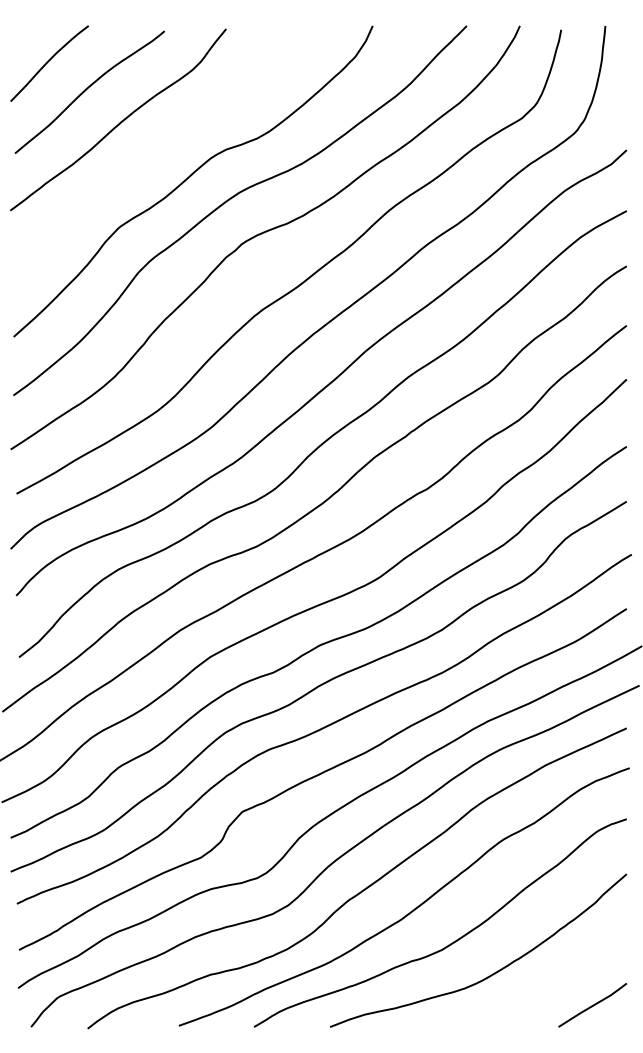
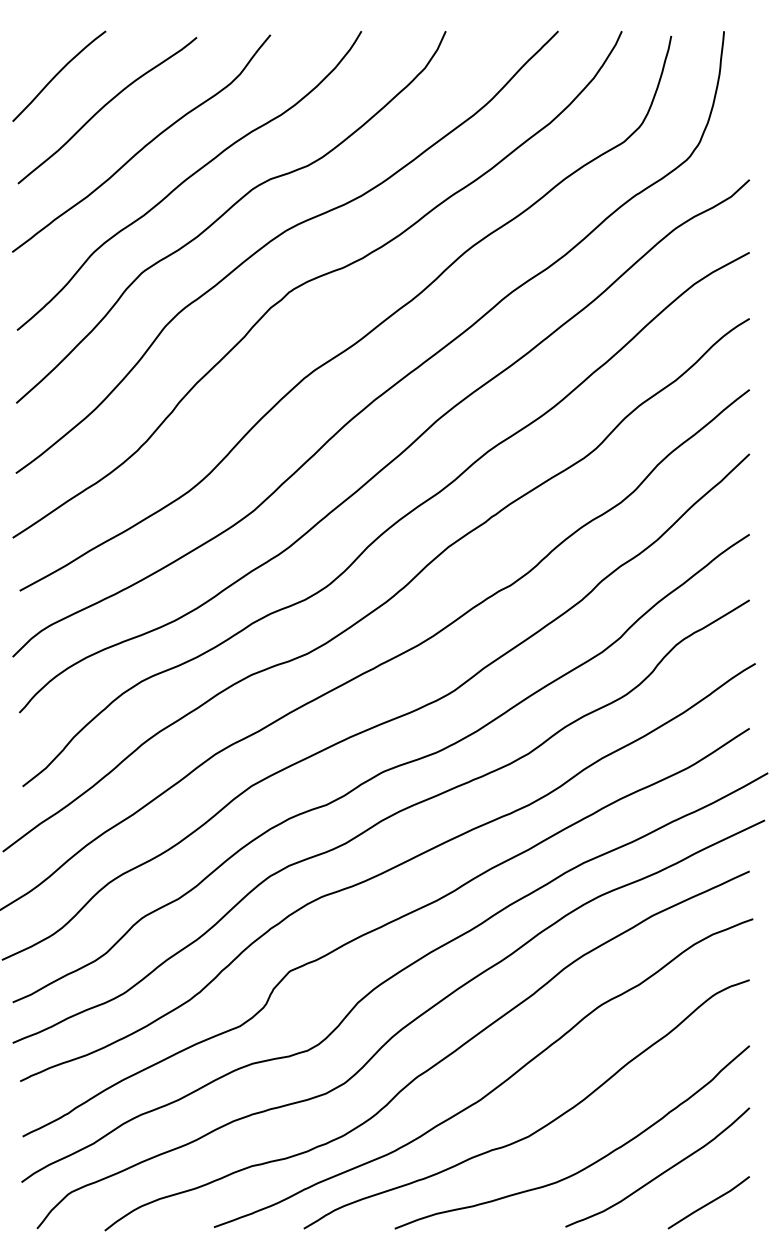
curve: (158, 149) -> (189, 179), added
curve: (552, 980) -> (660, 1173), added

